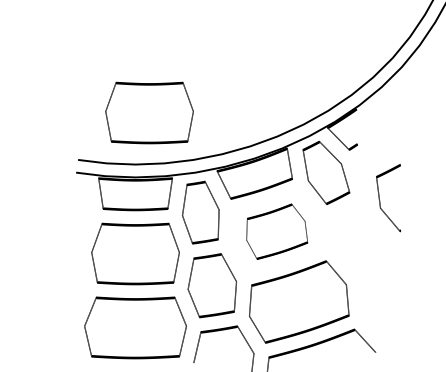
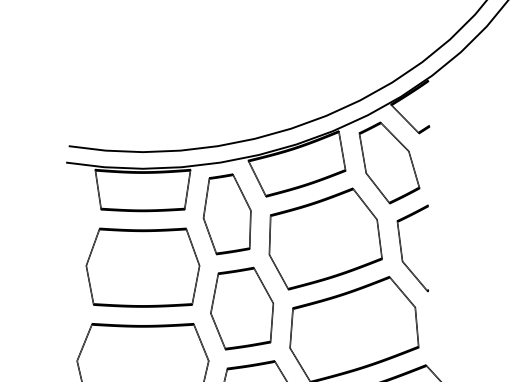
part: (149, 112) -> (160, 84), removed
part: (380, 200) -> (402, 251), moved
part: (277, 231) -> (326, 238), size x1.43

